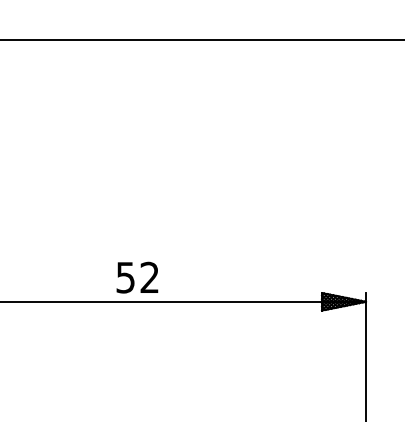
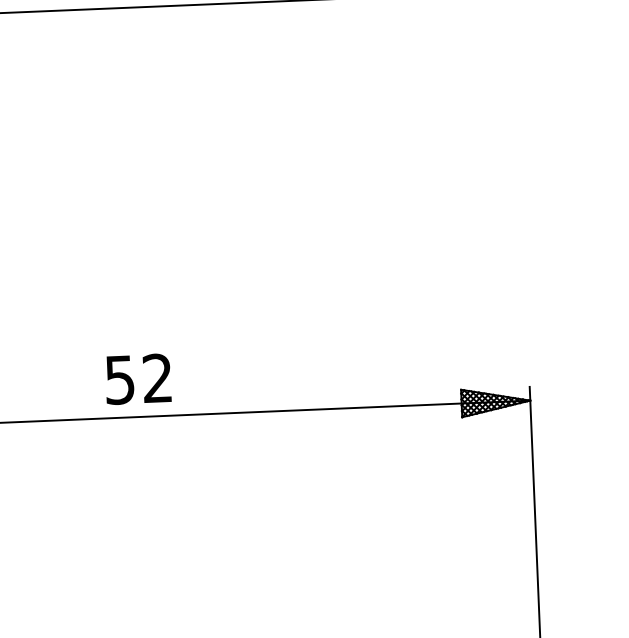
text: (137, 277) -> (138, 378), moved

